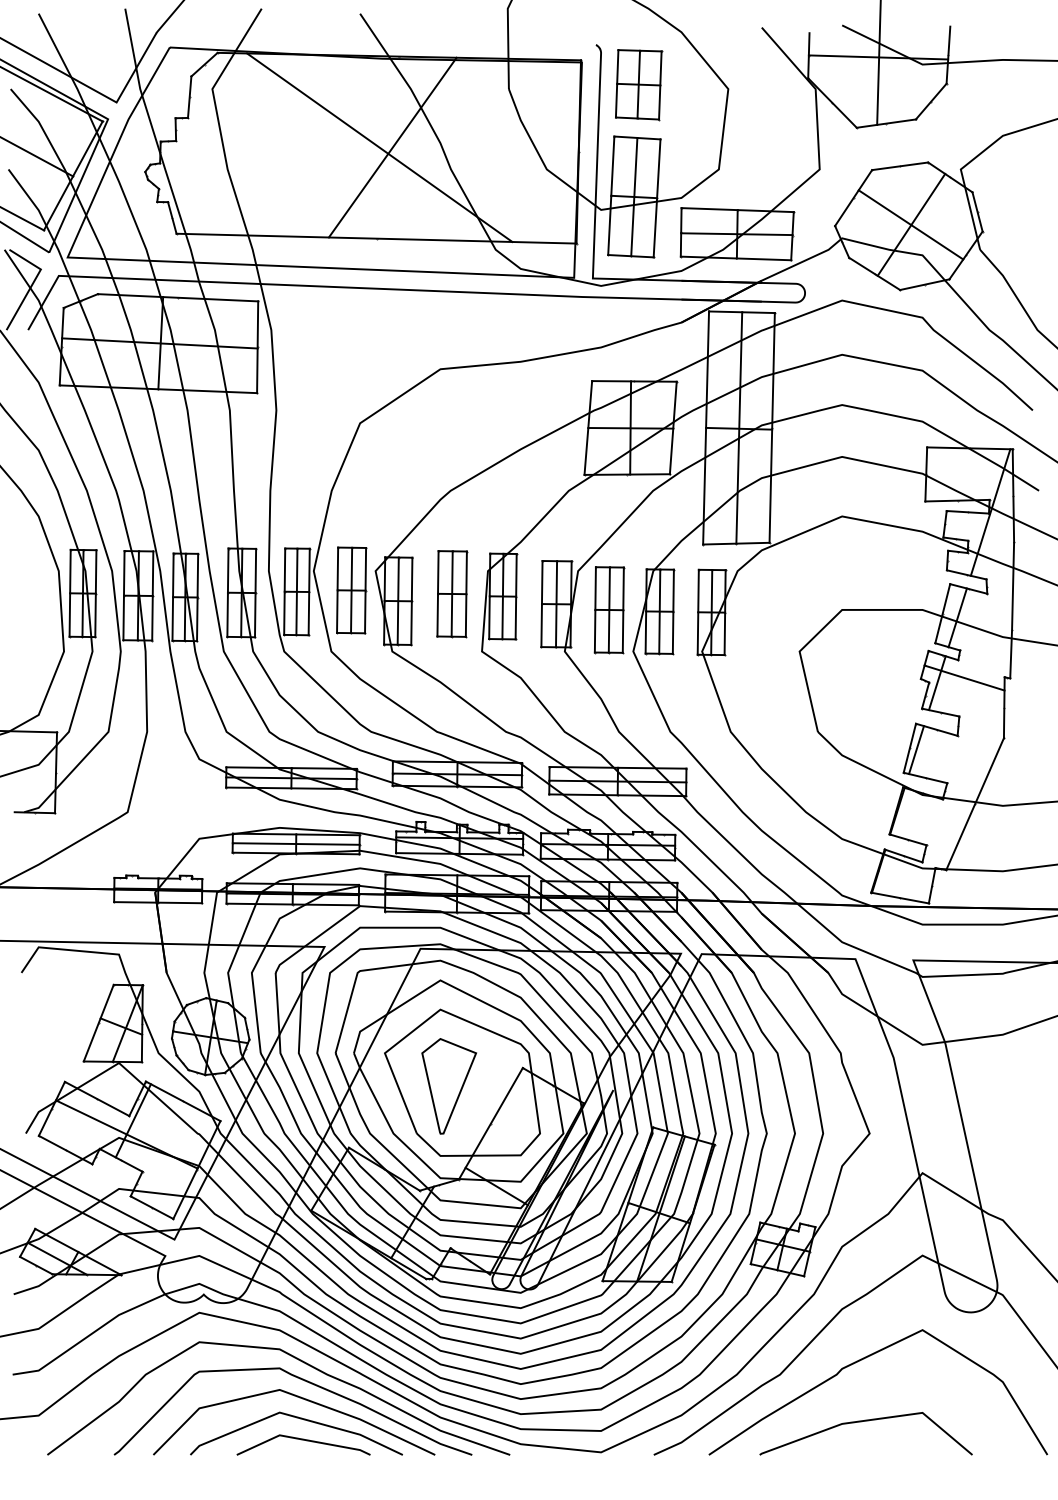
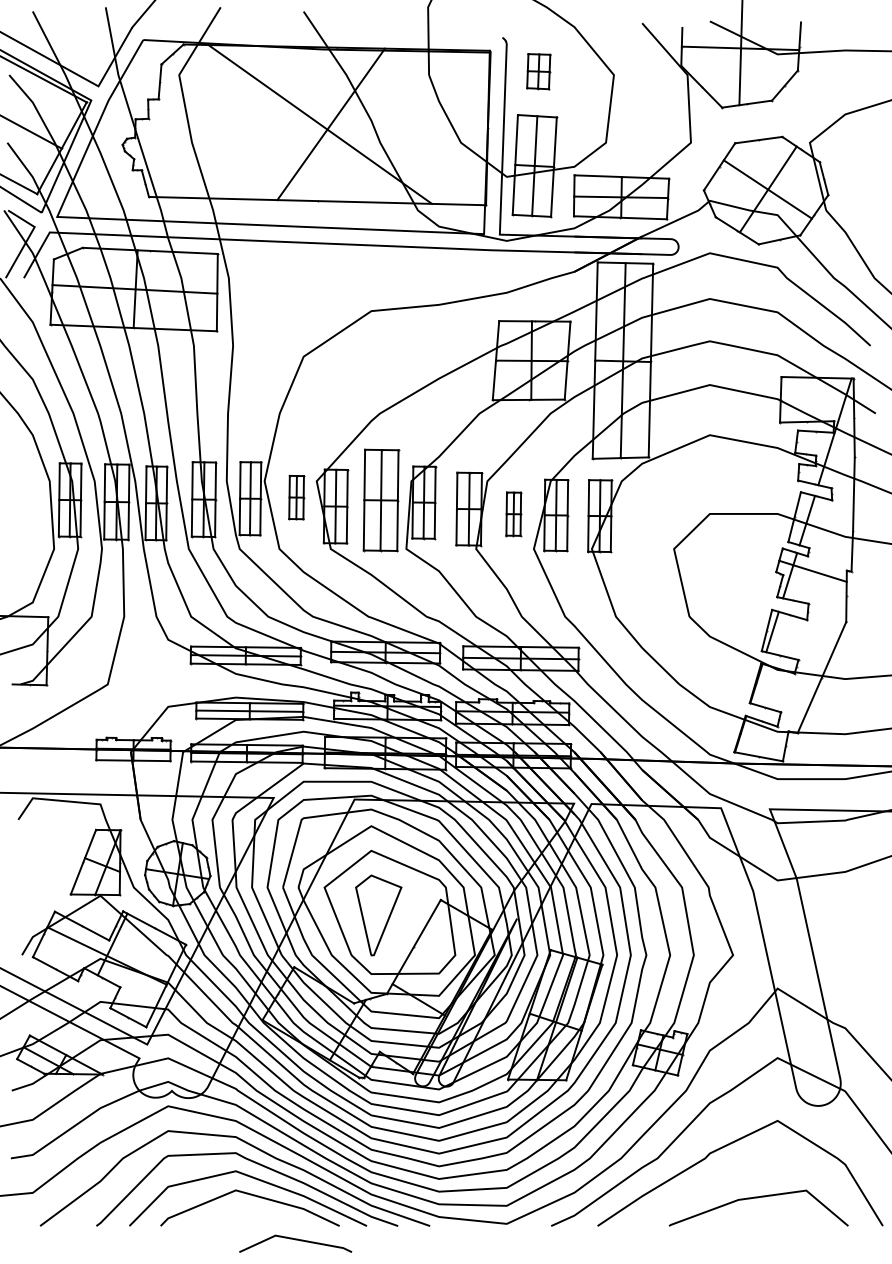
part: (639, 85) -> (539, 72), size x0.6
part: (351, 590) -> (296, 497), size x0.6
part: (452, 594) -> (381, 500), size x1.4
part: (609, 610) -> (513, 514), size x0.6
line: (861, 1422) -> (754, 1198), moved
line: (303, 1440) -> (295, 1240), moved

